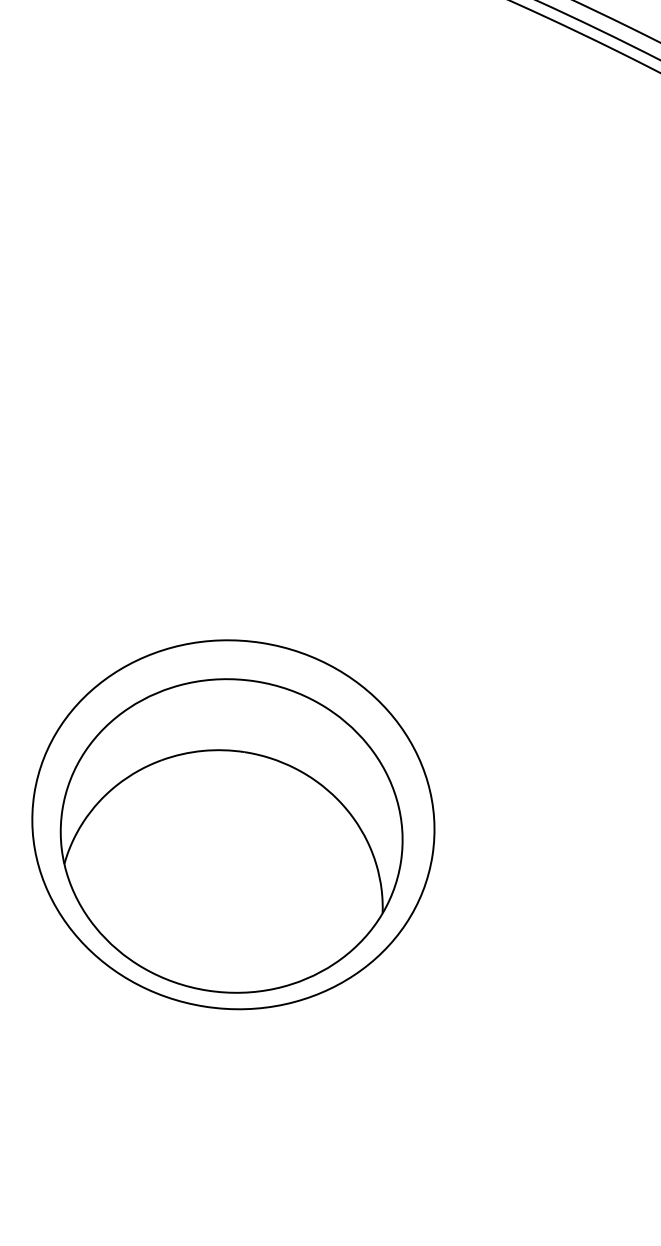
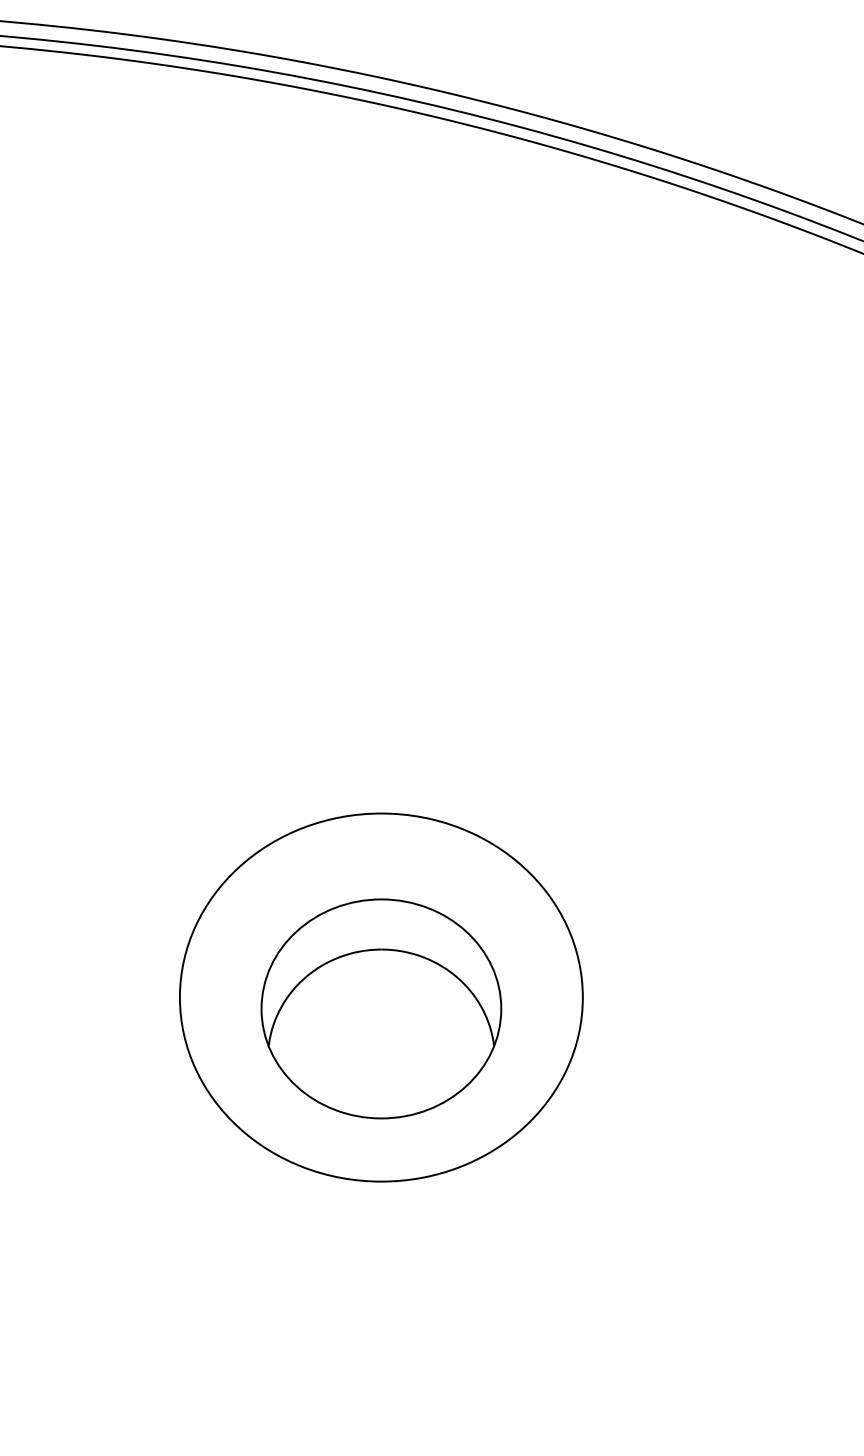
part: (231, 835) -> (381, 1008), size x0.7

